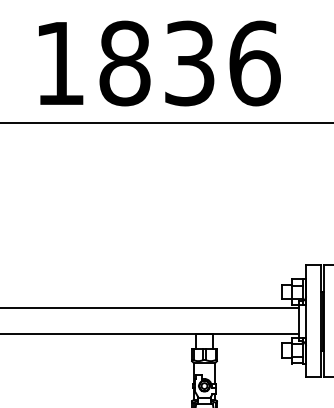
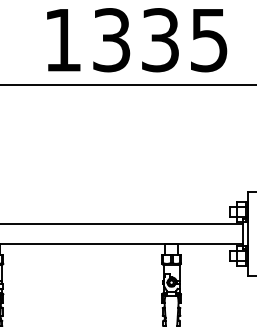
text: (189, 63) -> (160, 40), 1836 -> 1335

